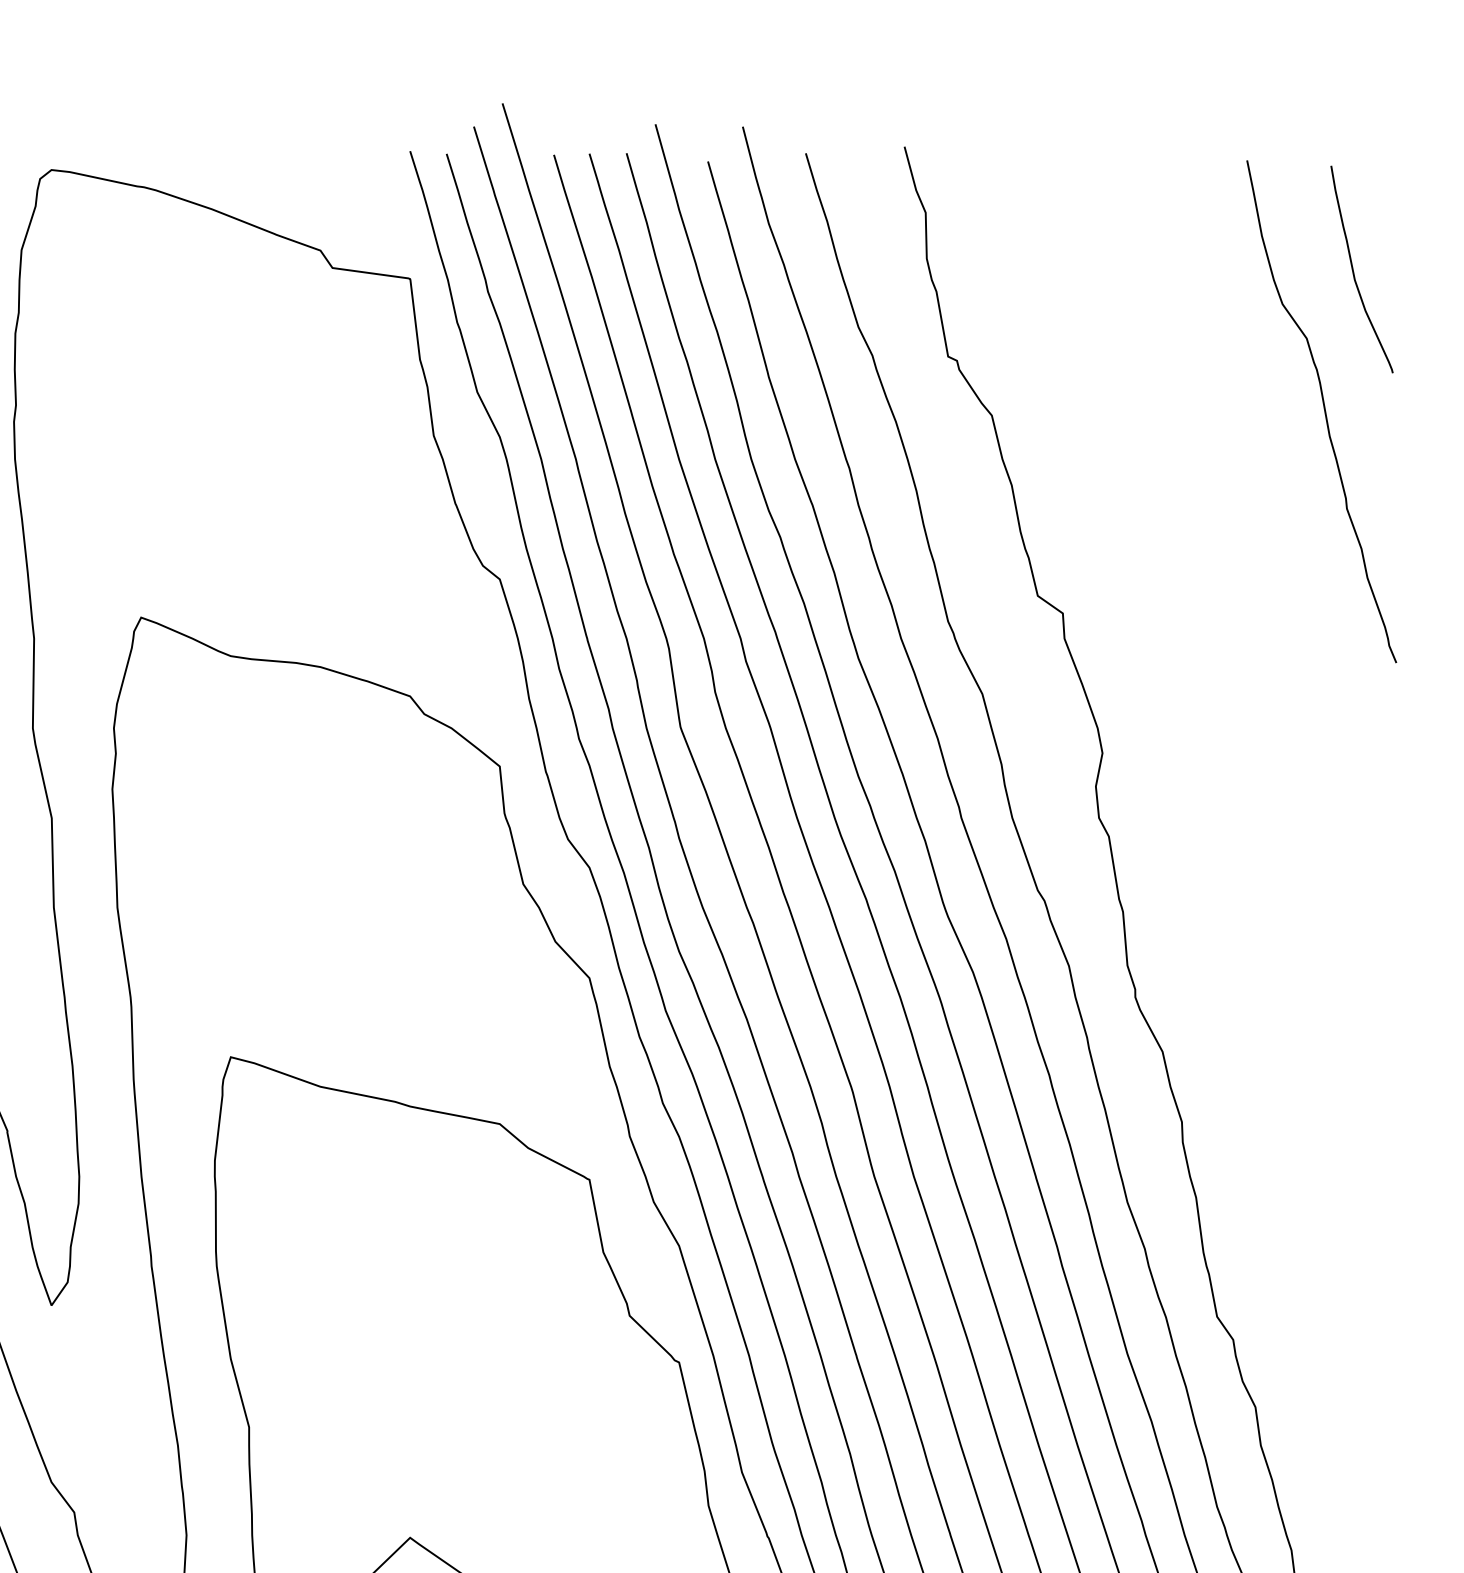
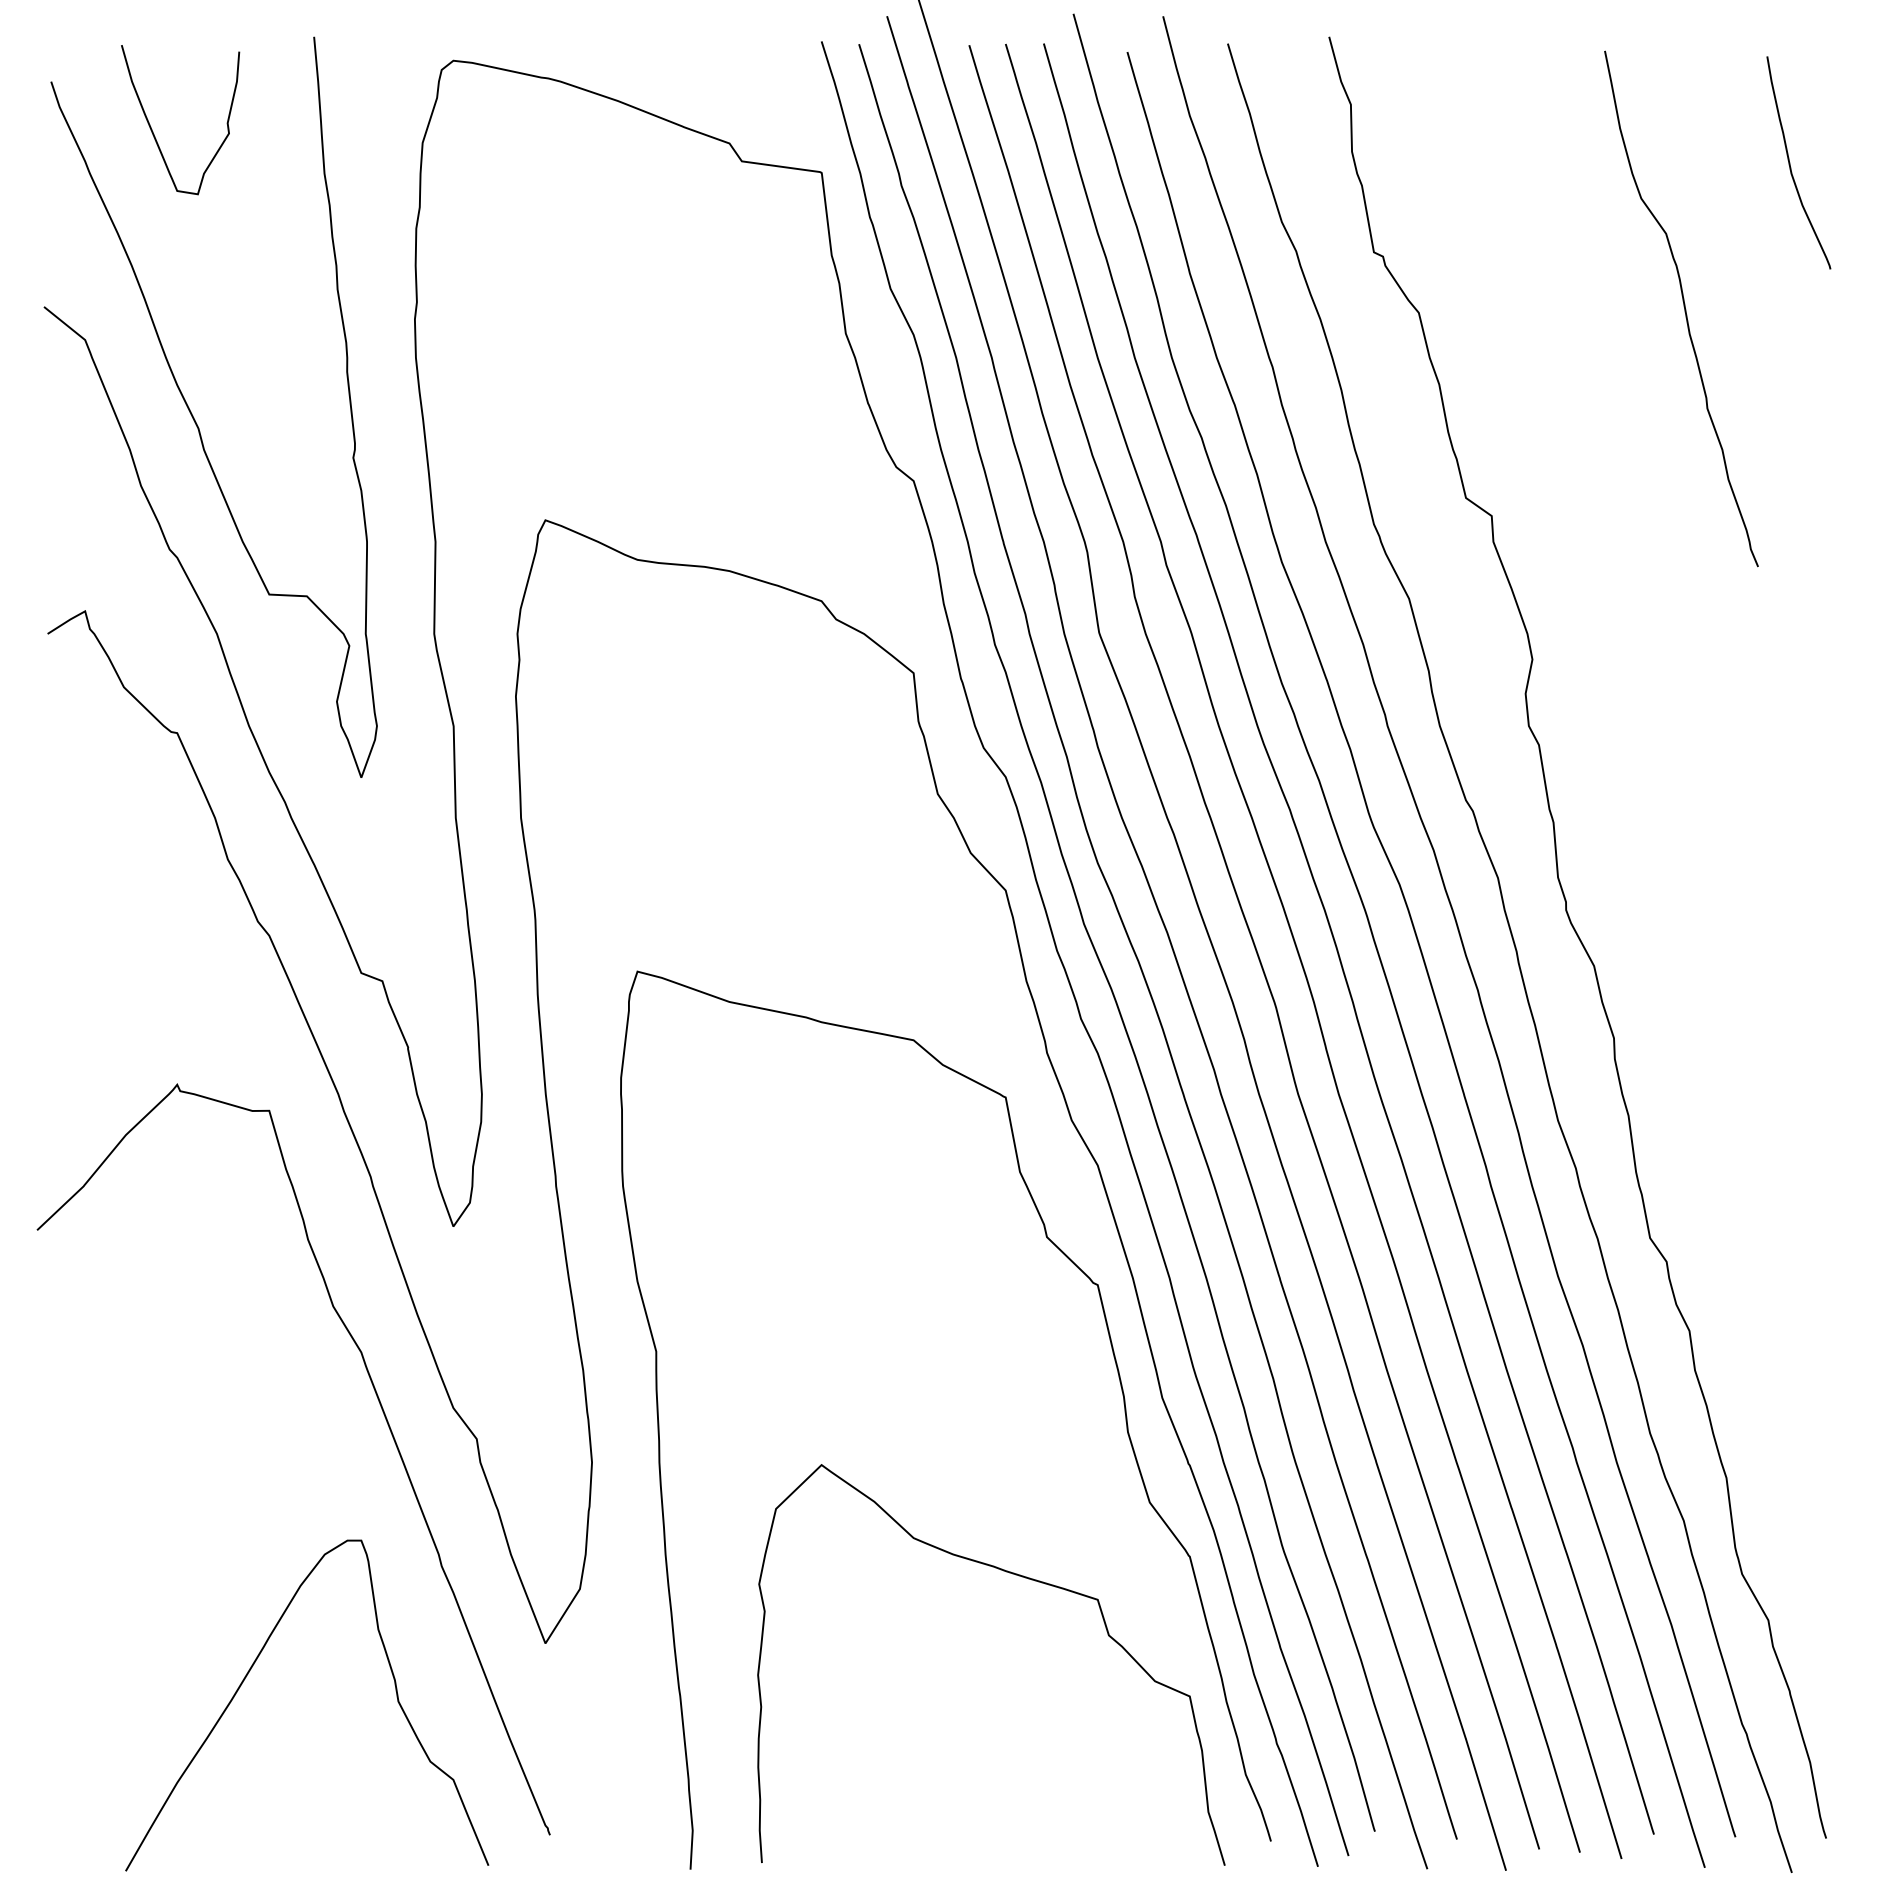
curve: (1323, 409) -> (1683, 306), moved

